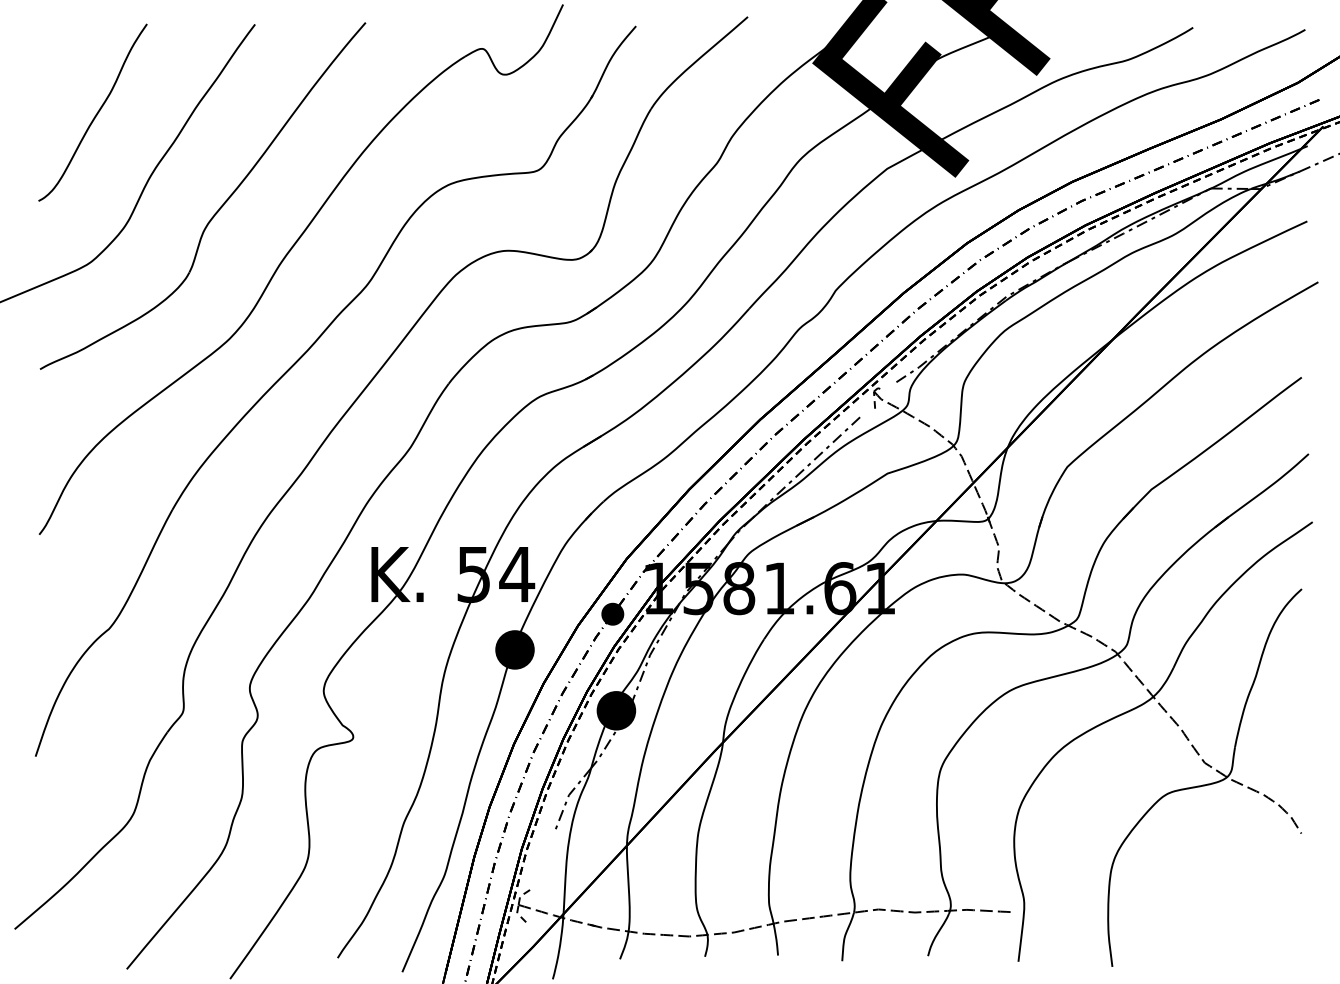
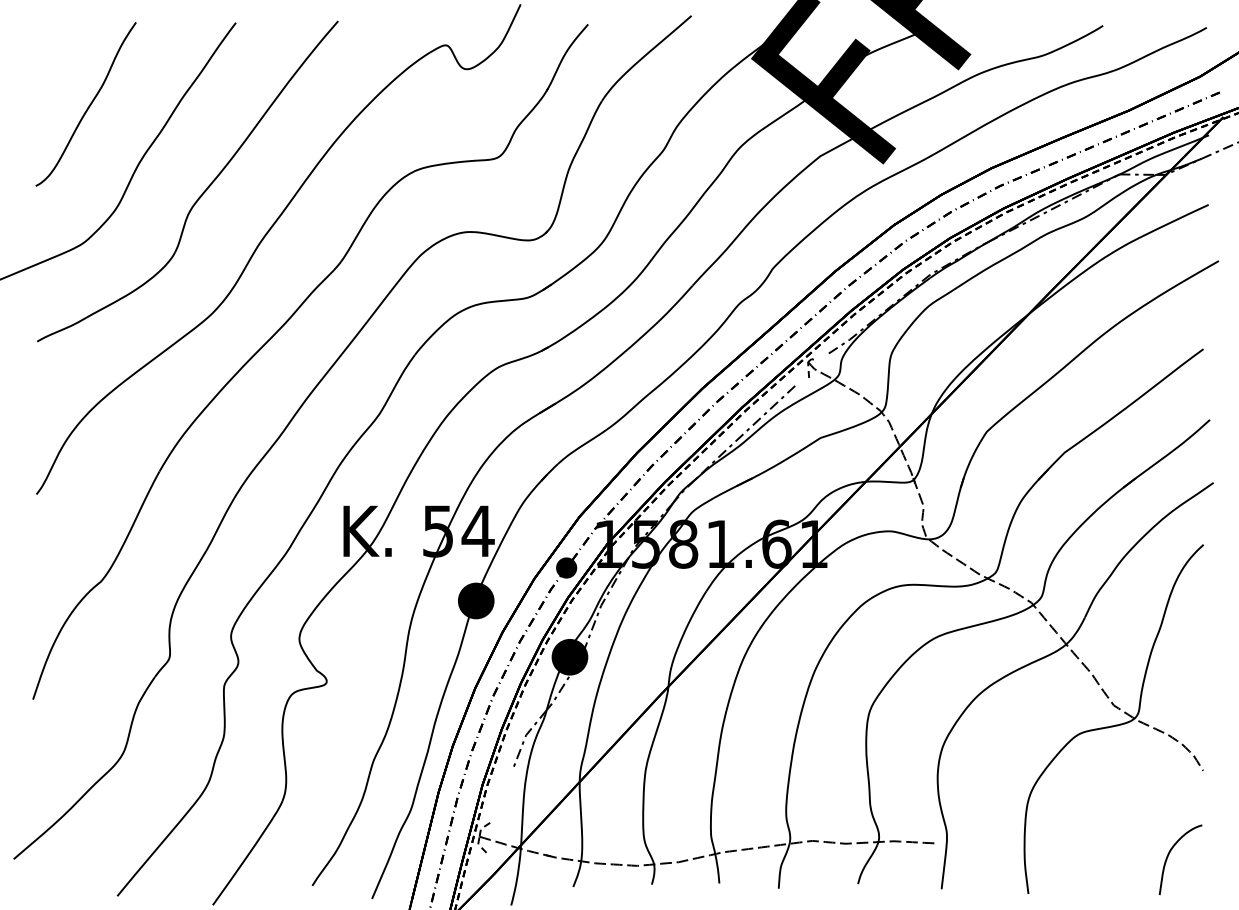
curve: (1265, 923) -> (1169, 853), added

